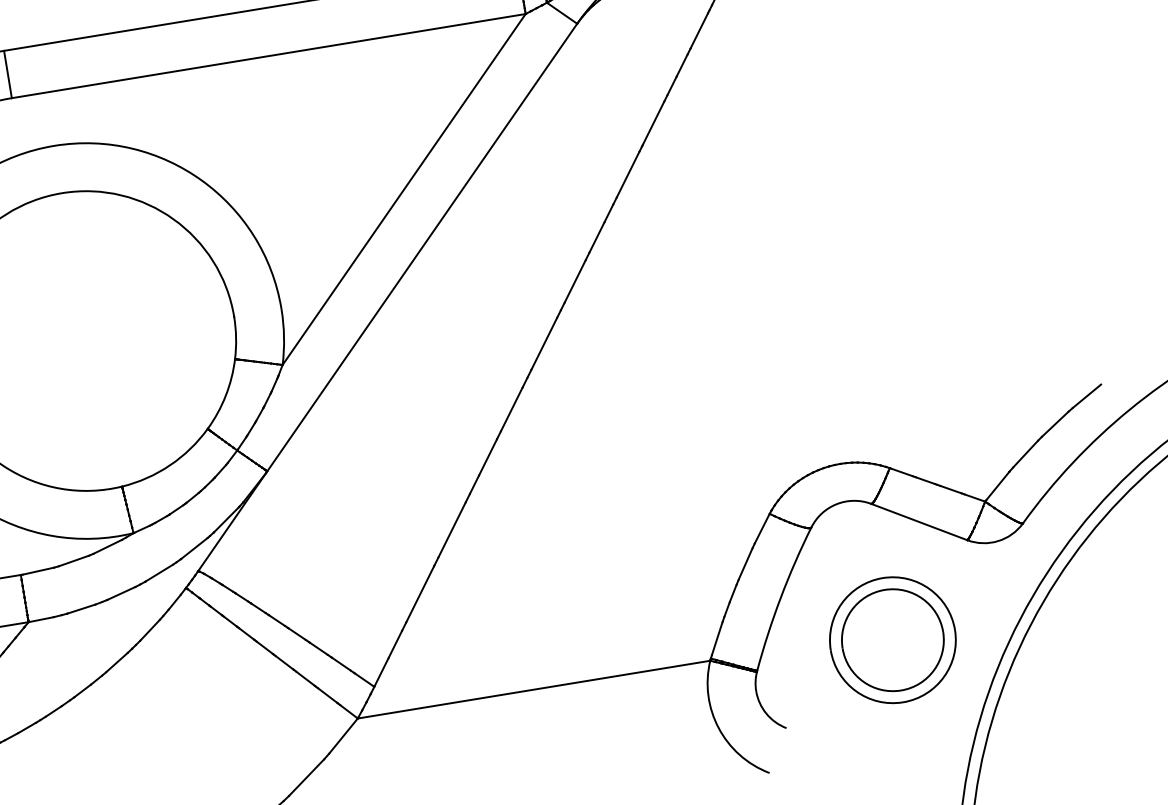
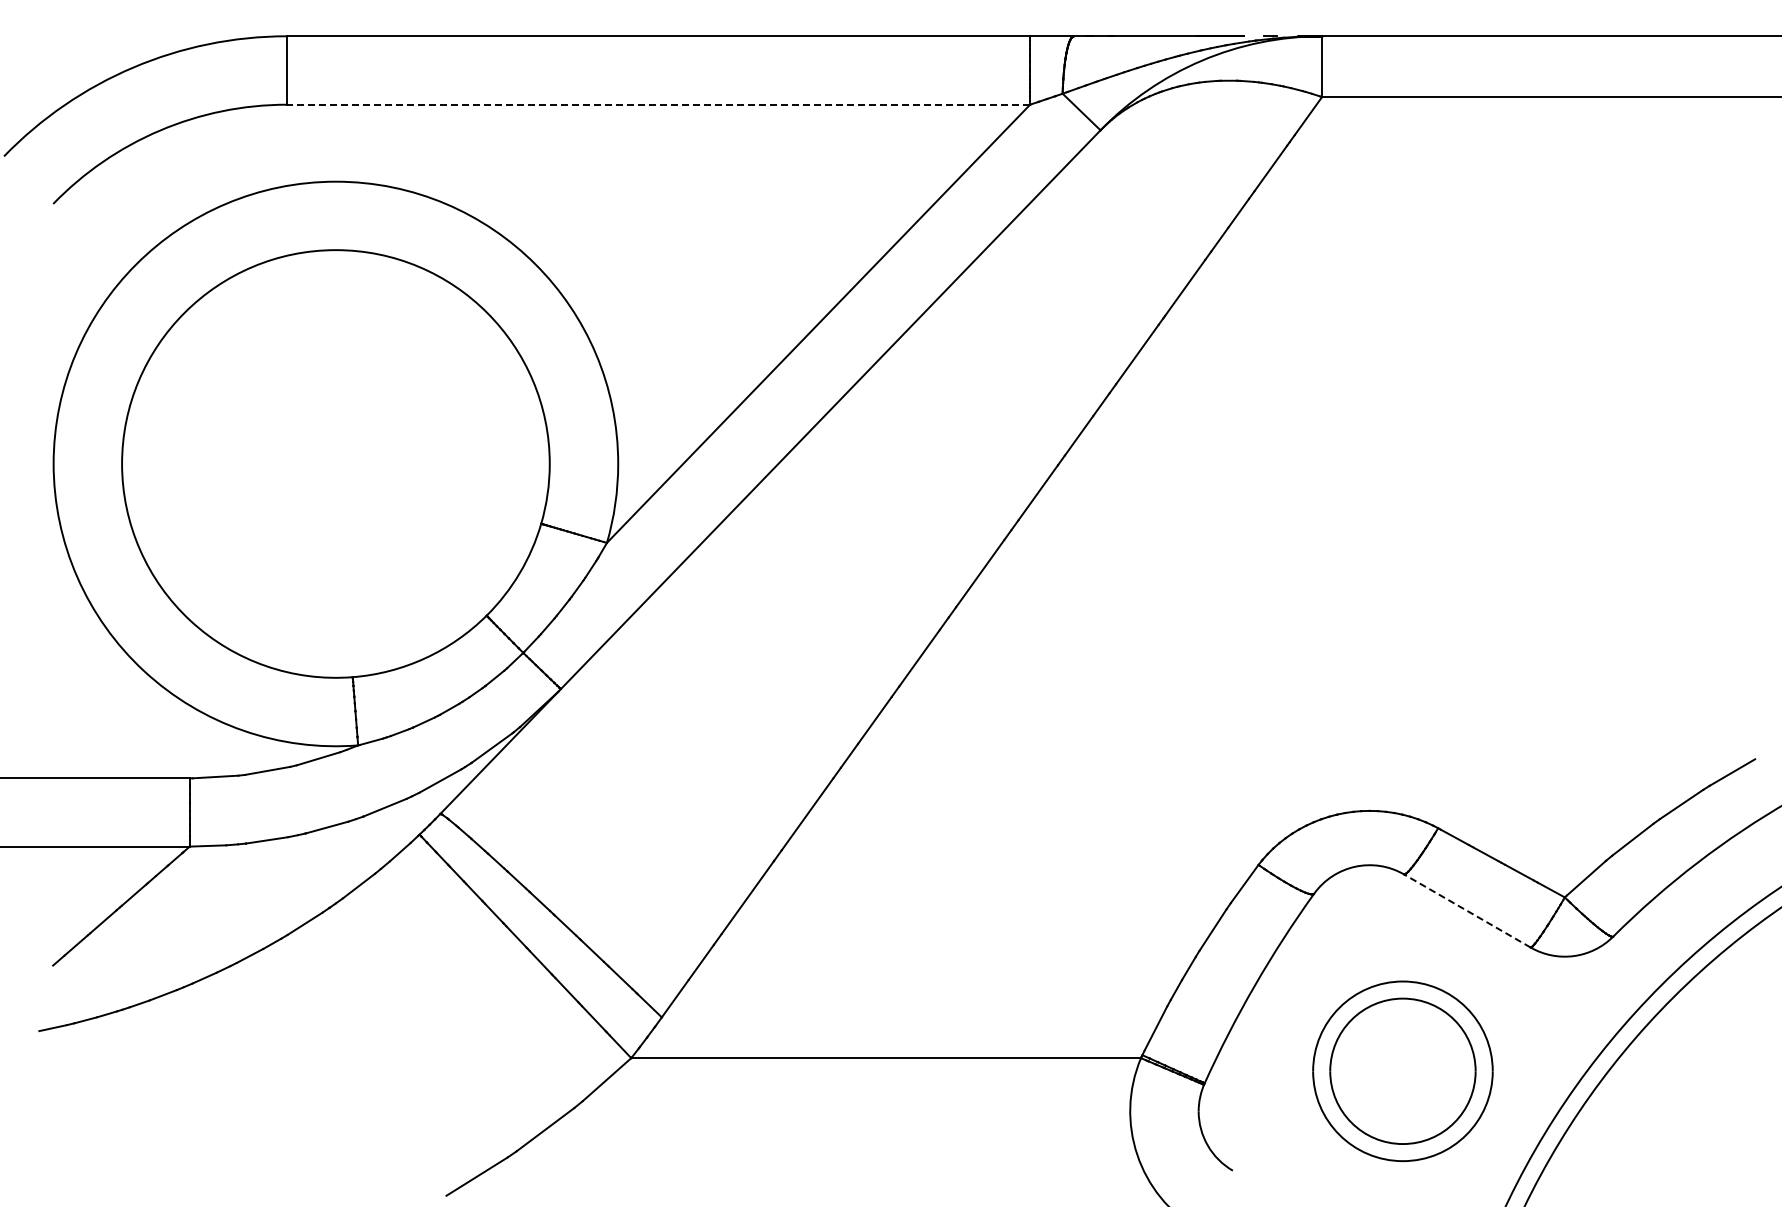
line: (268, 55) -> (658, 104), solid -> dashed
line: (918, 521) -> (1466, 910), solid -> dashed

